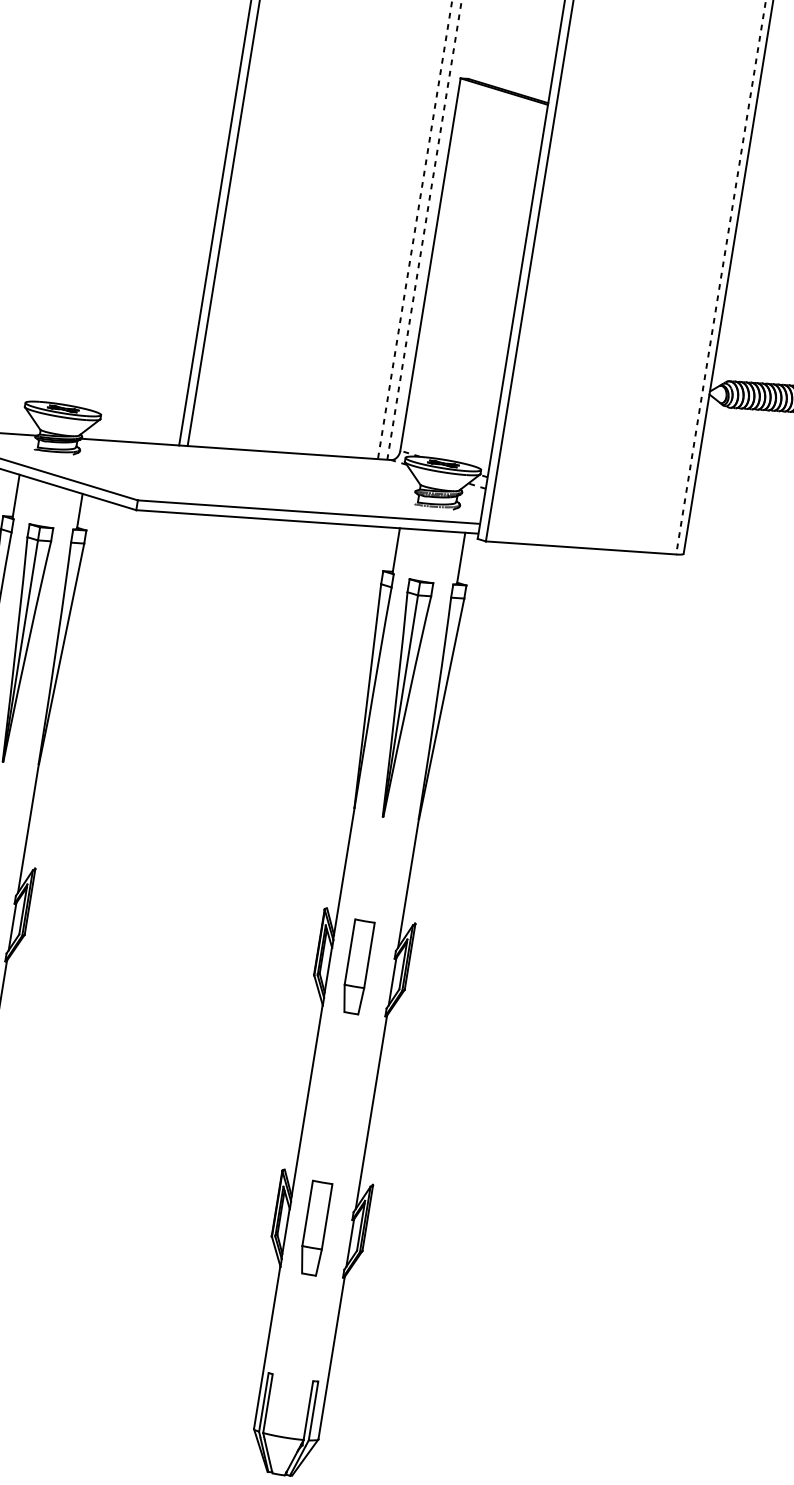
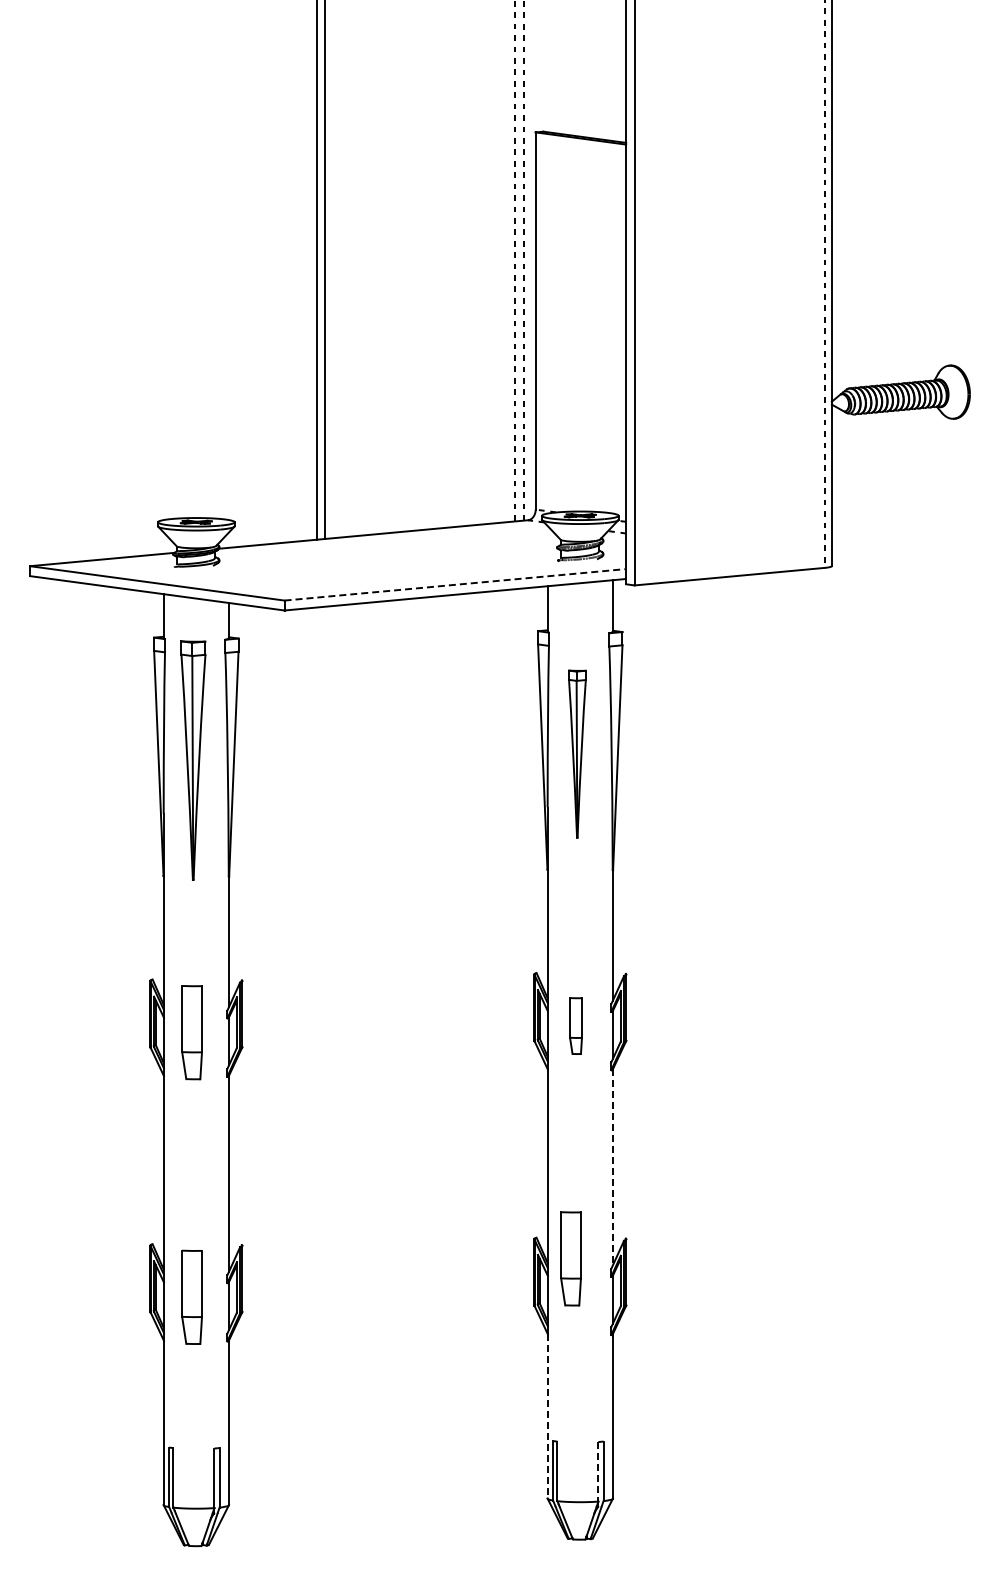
line: (308, 511) -> (454, 584), solid -> dashed
part: (402, 698) -> (577, 753), size x0.7
part: (357, 966) -> (575, 1025), size x0.6
line: (370, 1112) -> (612, 1167), solid -> dashed
part: (314, 1227) -> (570, 1258), moved
line: (267, 1347) -> (547, 1416), solid -> dashed
line: (308, 1410) -> (598, 1471), solid -> dashed

